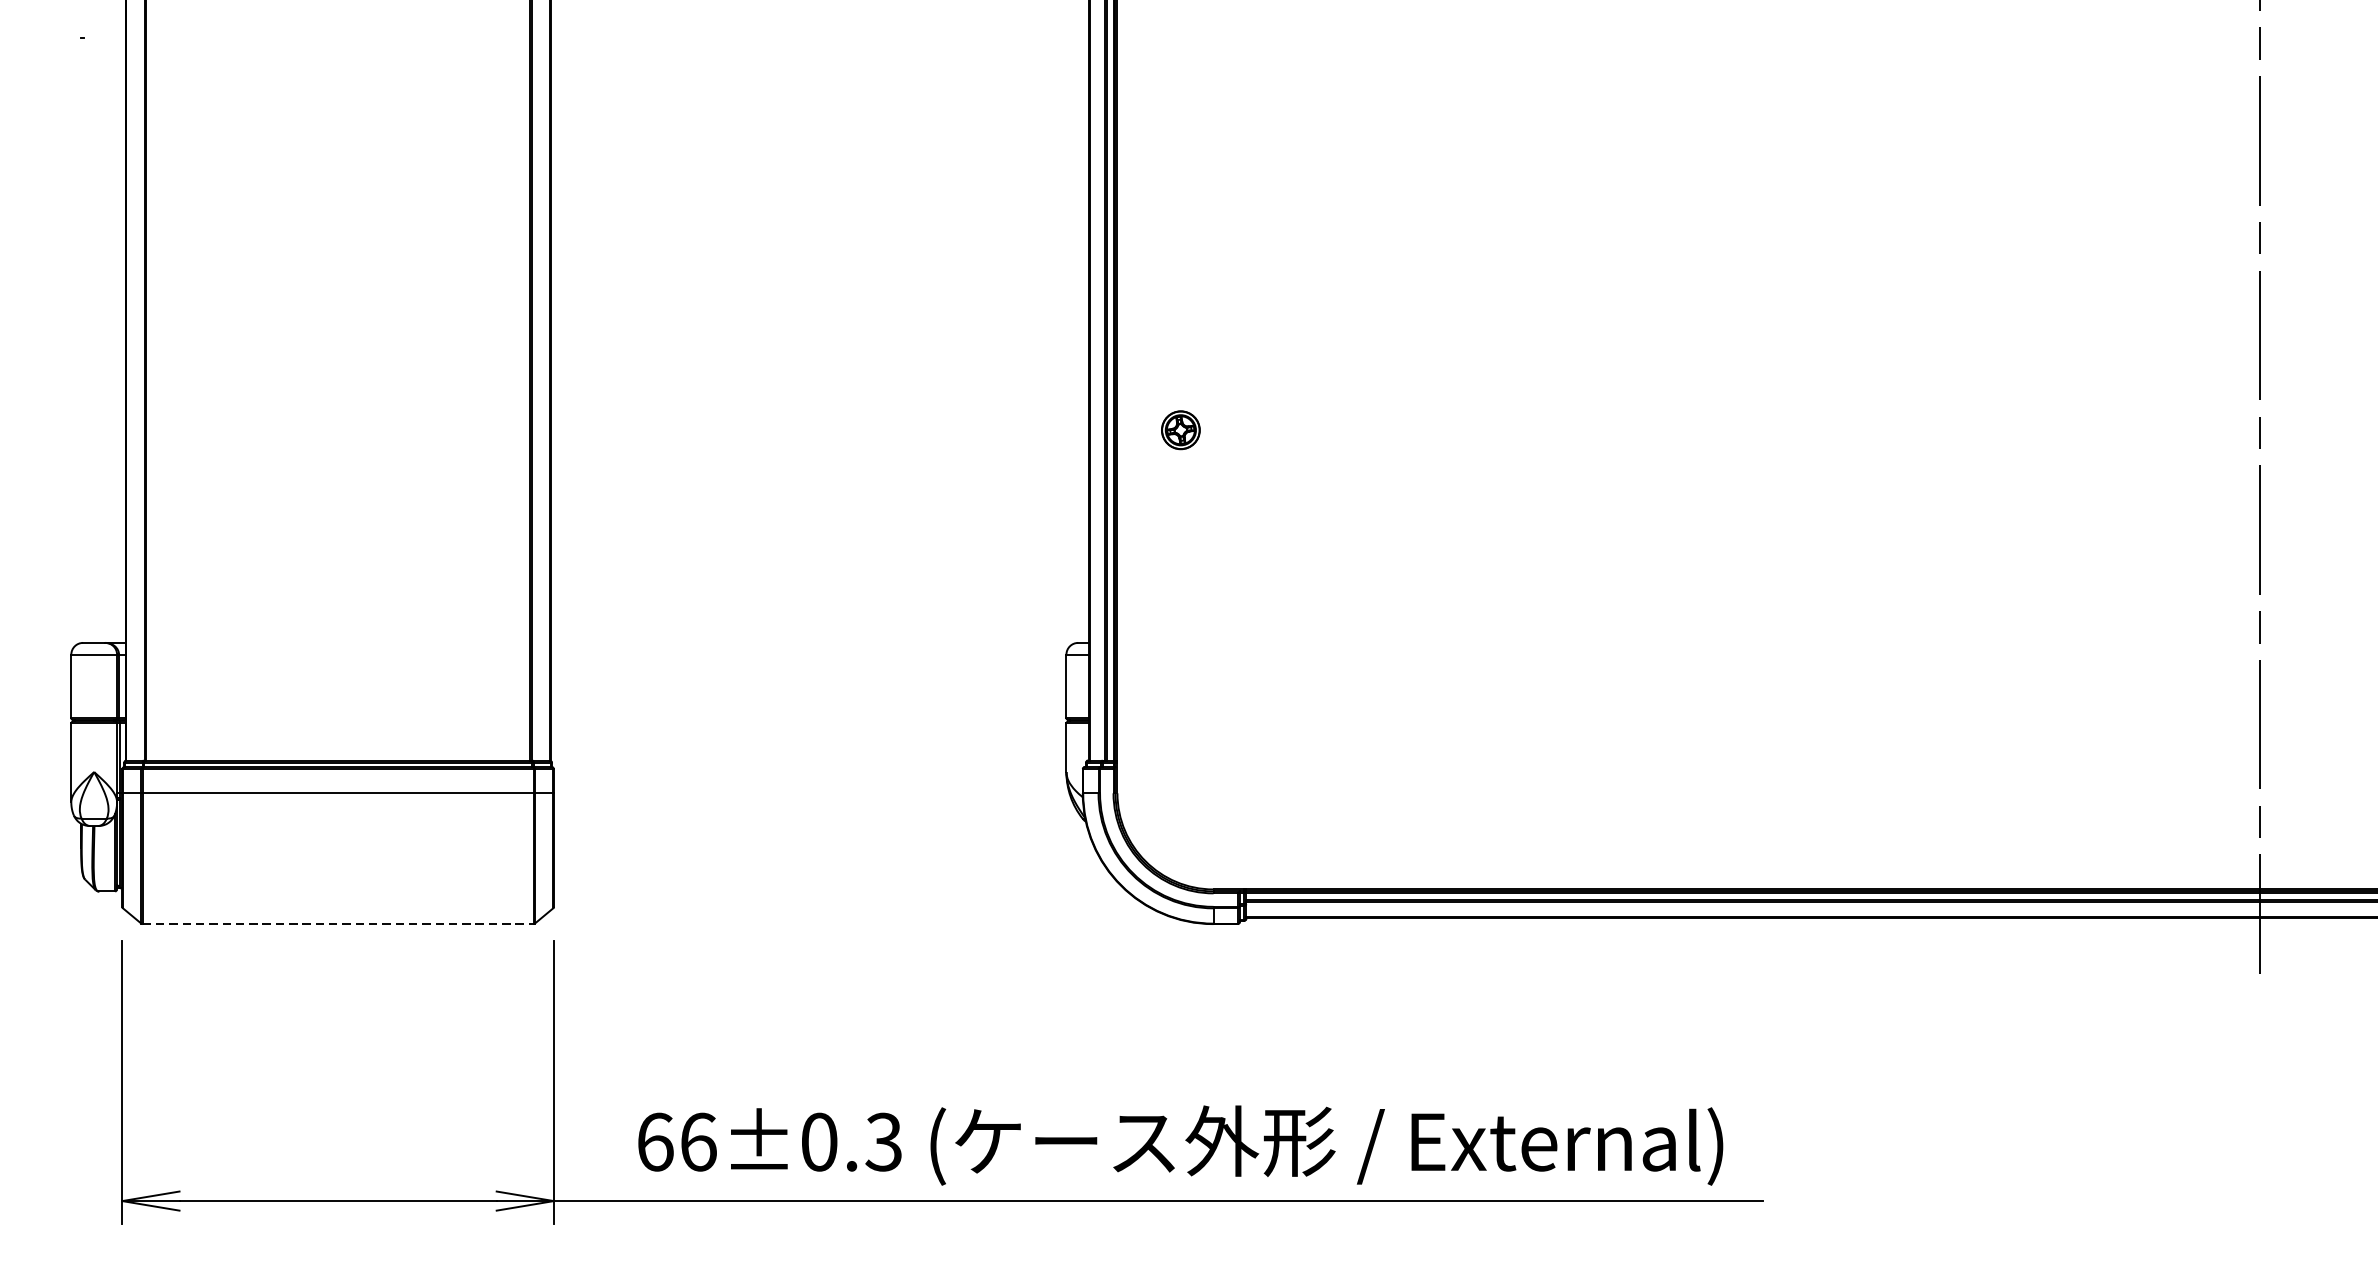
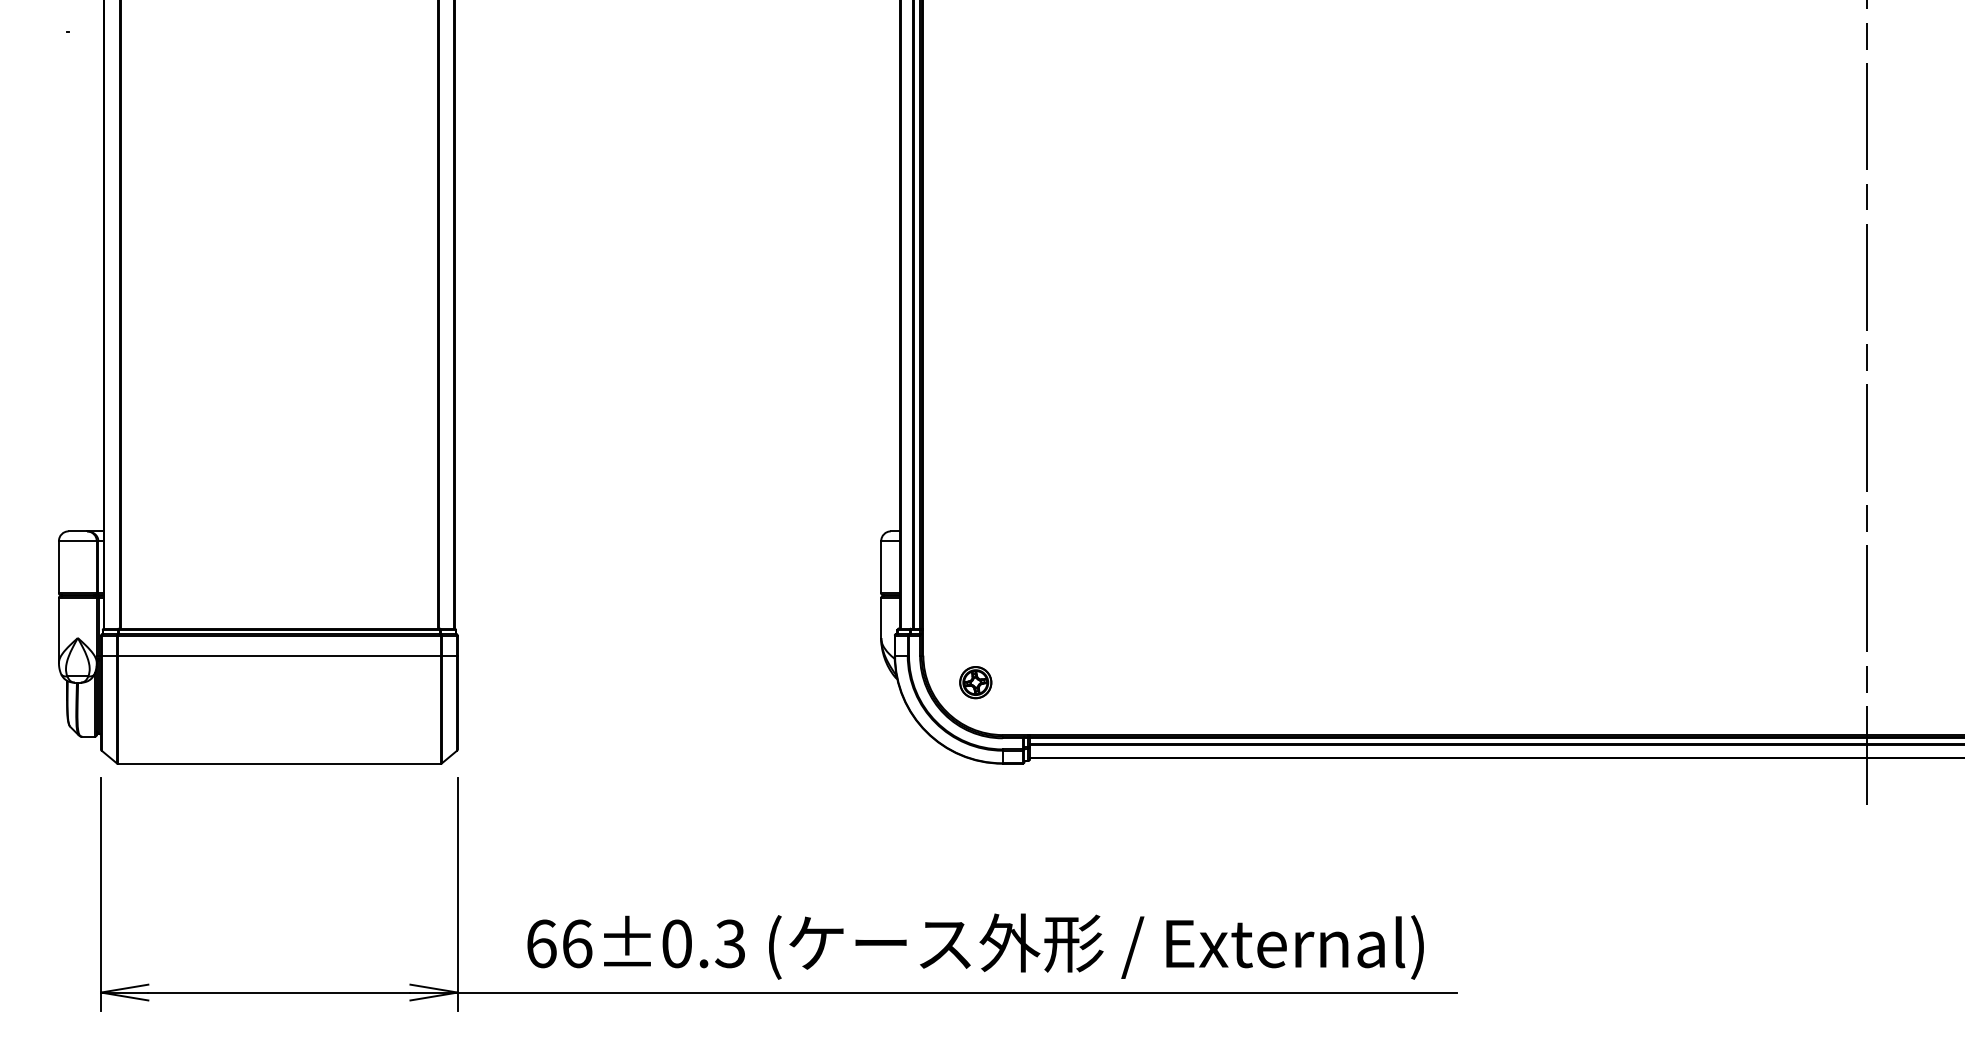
part: (1180, 430) -> (975, 682), moved
line: (338, 923) -> (279, 763), dashed -> solid

